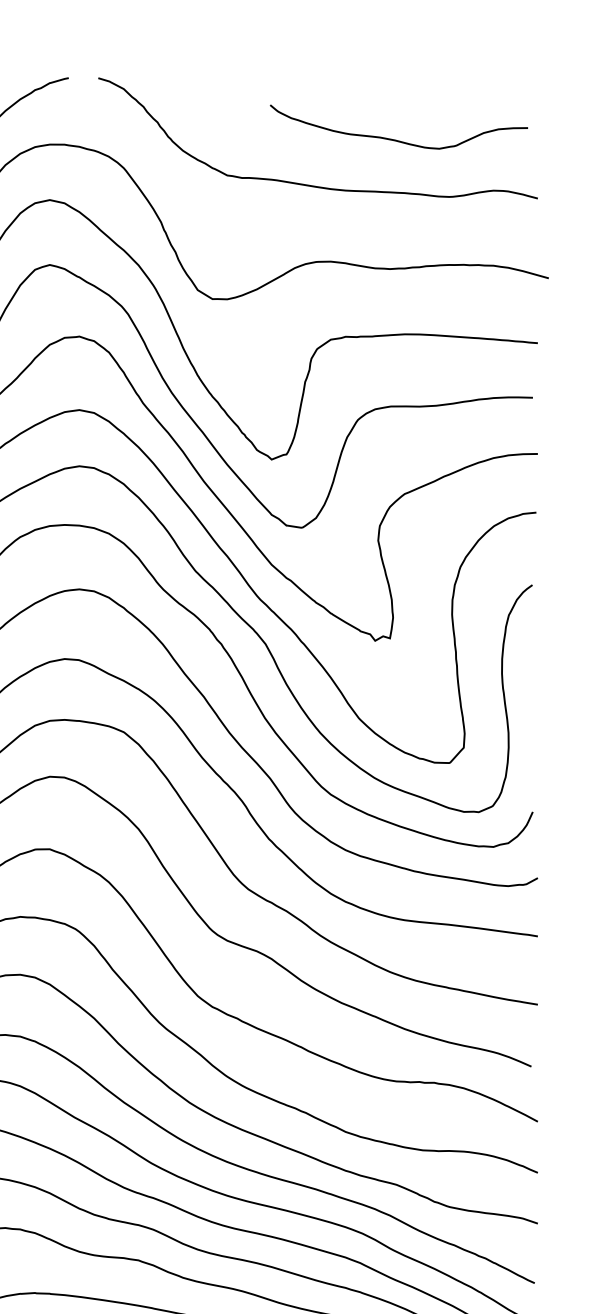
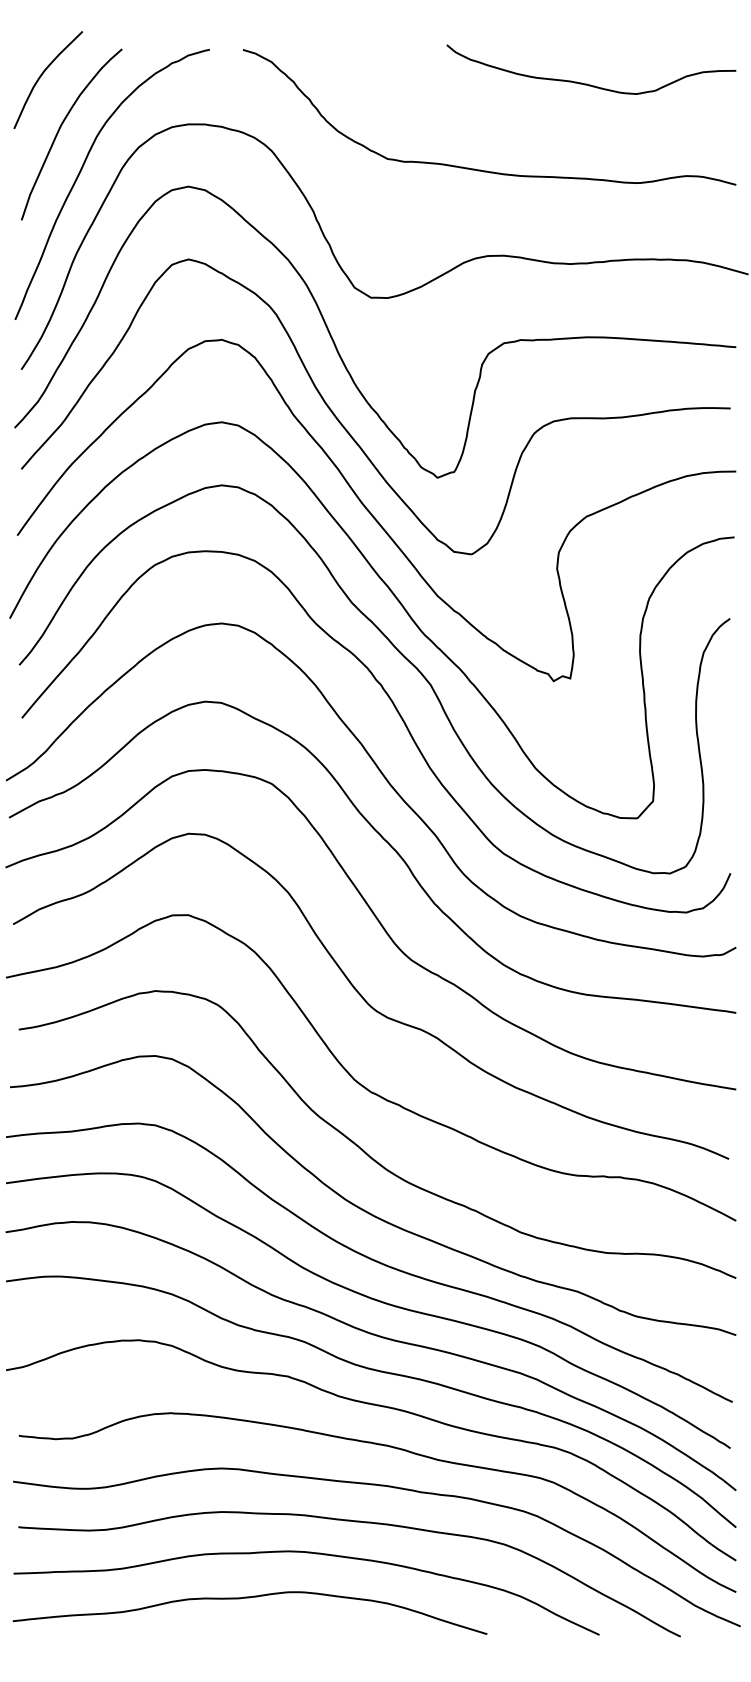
curve: (395, 139) -> (587, 83), moved

